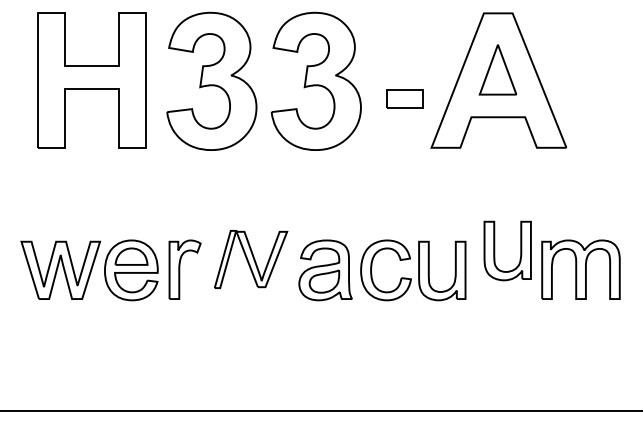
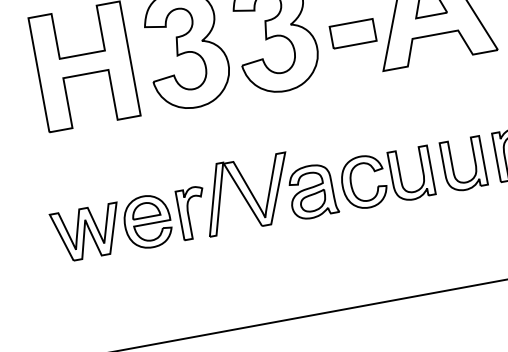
part: (404, 98) -> (352, 33), size x1.43
part: (495, 250) -> (453, 165), moved
part: (250, 259) -> (247, 194), size x1.43

